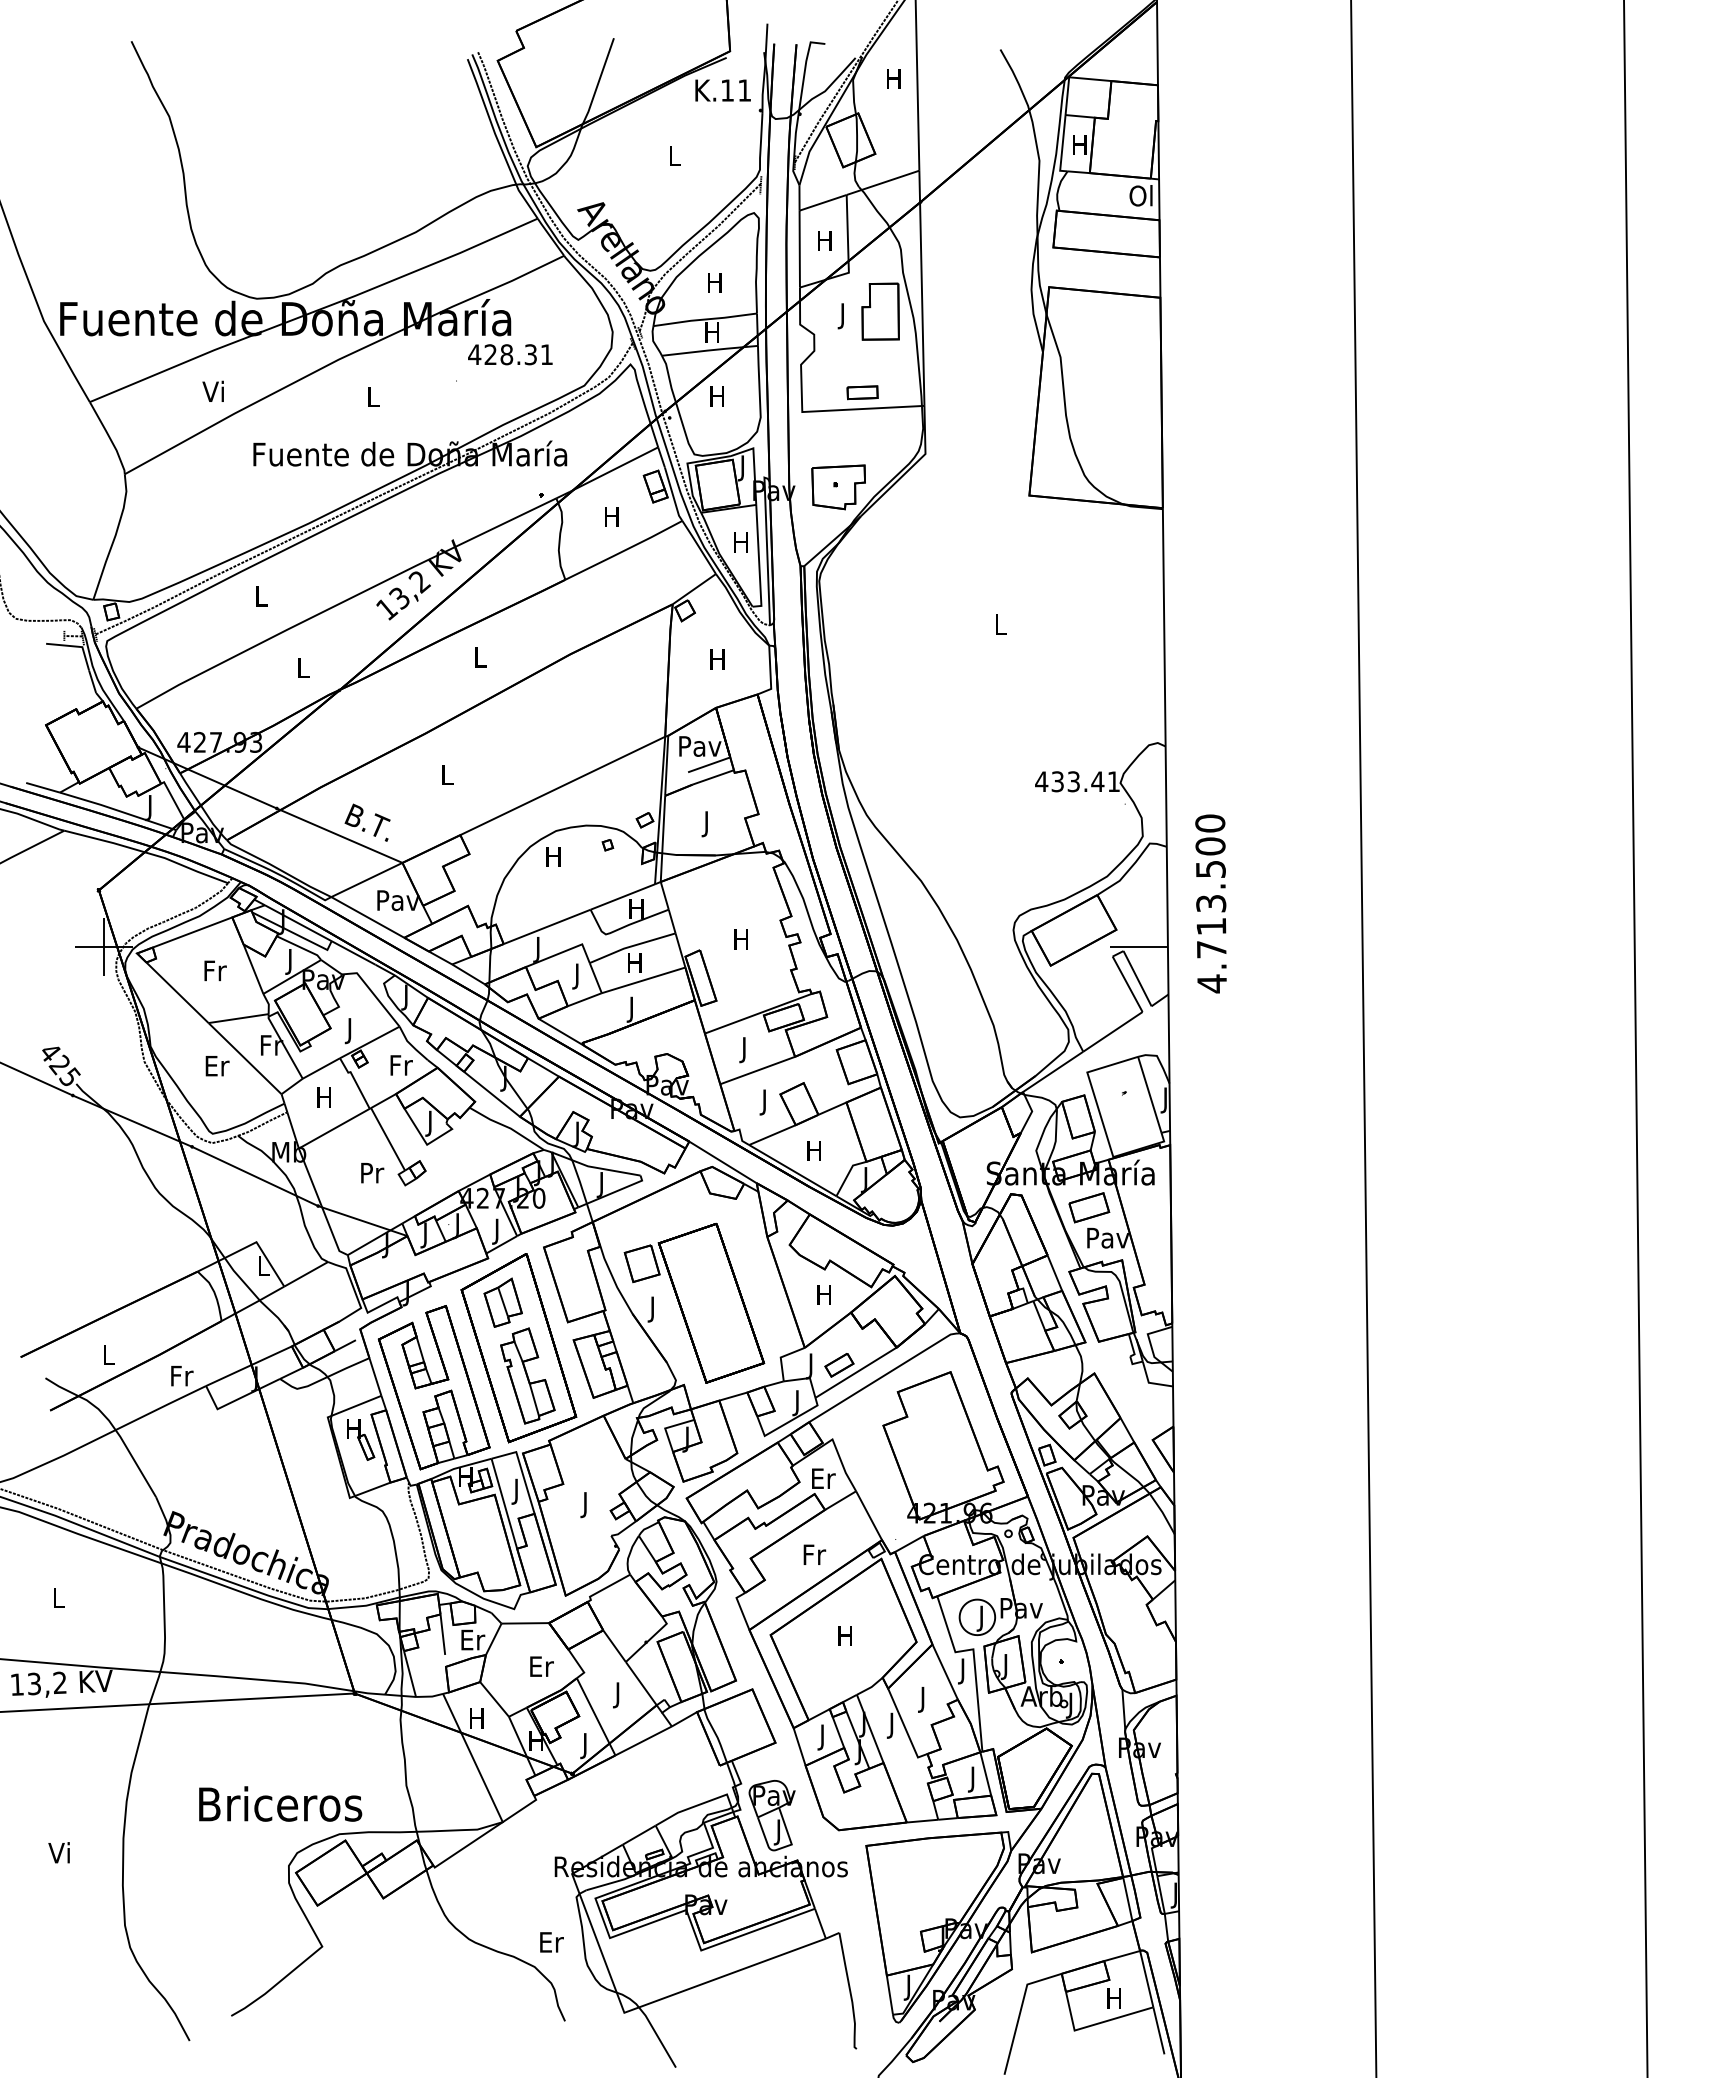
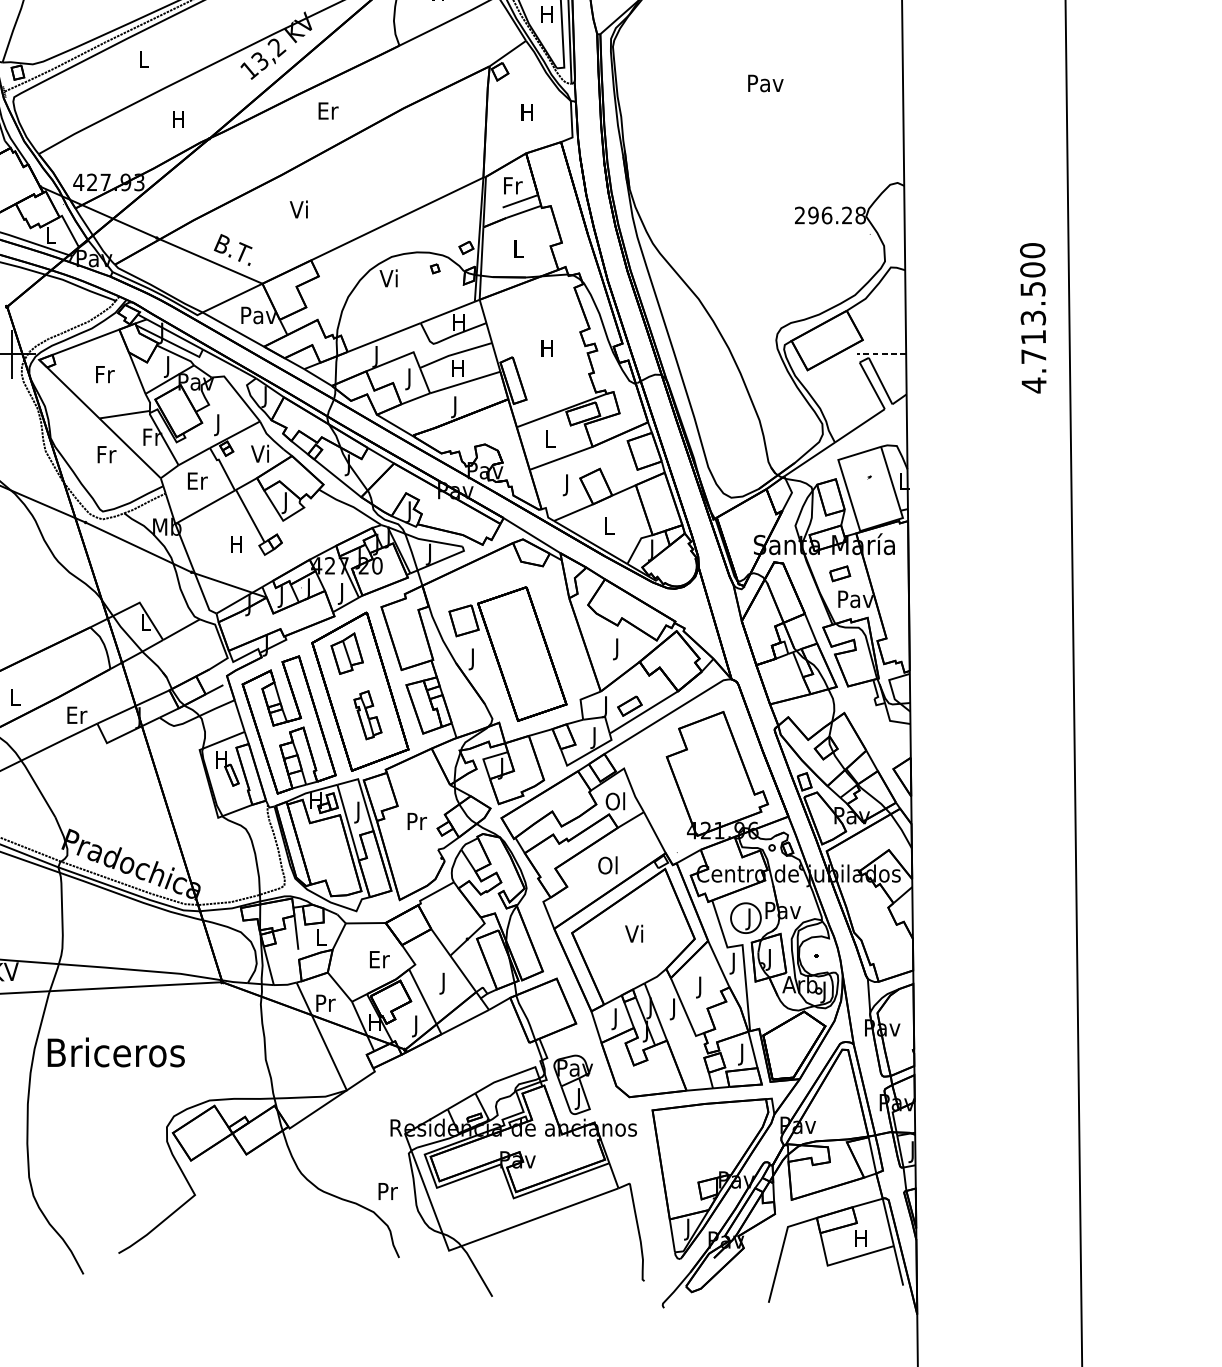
text: (1001, 624) -> (766, 83), L -> Pav
text: (480, 657) -> (328, 111), L -> Er
text: (302, 667) -> (178, 119), L -> H
text: (700, 746) -> (513, 185), Pav -> Fr
text: (445, 774) -> (298, 209), L -> Vi
text: (1077, 781) -> (830, 215), 433.41 -> 296.28
text: (150, 807) -> (50, 237), J -> L
text: (707, 824) -> (518, 251), J -> L
text: (552, 855) -> (388, 277), H -> Vi
text: (1210, 903) -> (1032, 317), moved
line: (1138, 946) -> (881, 354), solid -> dashed
text: (744, 1050) -> (550, 441), J -> L
text: (400, 1064) -> (260, 453), Fr -> Vi
text: (217, 1066) -> (106, 454), Er -> Fr
text: (325, 1097) -> (197, 481), H -> Er
text: (1166, 1100) -> (904, 483), J -> L
text: (813, 1150) -> (608, 525), H -> L
text: (372, 1172) -> (237, 544), Pr -> H
part: (1089, 1207) -> (840, 573), size x0.6
text: (823, 1297) -> (616, 649), H -> J
part: (527, 1375) -> (367, 714), size x0.6
text: (182, 1376) -> (77, 715), Fr -> Er
text: (822, 1478) -> (615, 801), Er -> Ol
text: (586, 1505) -> (417, 824), J -> Pr
text: (813, 1554) -> (608, 865), Fr -> Ol
text: (844, 1635) -> (634, 933), H -> Vi
text: (473, 1639) -> (322, 936), Er -> L
text: (477, 1718) -> (325, 1003), H -> Pr
text: (280, 1803) -> (116, 1051), moved
text: (551, 1942) -> (387, 1191), Er -> Pr

